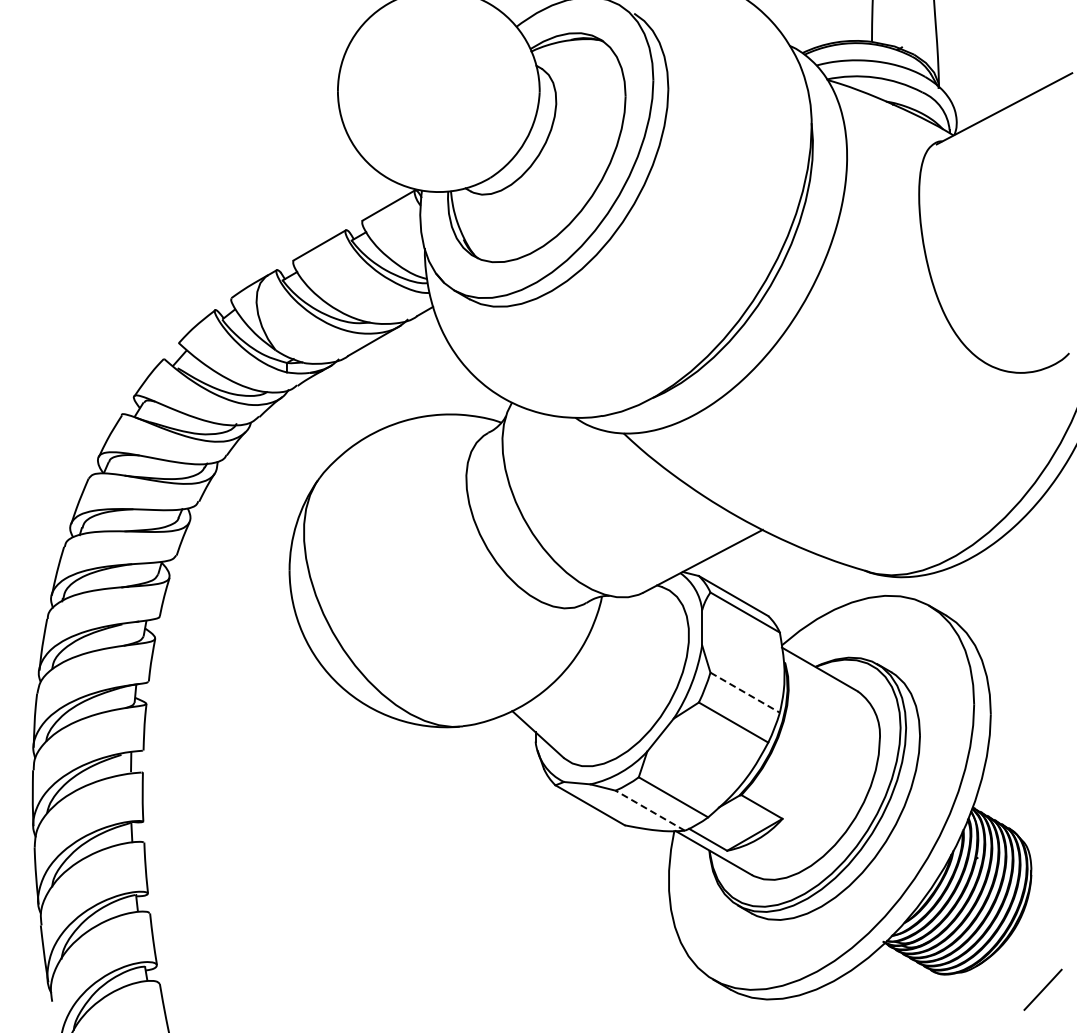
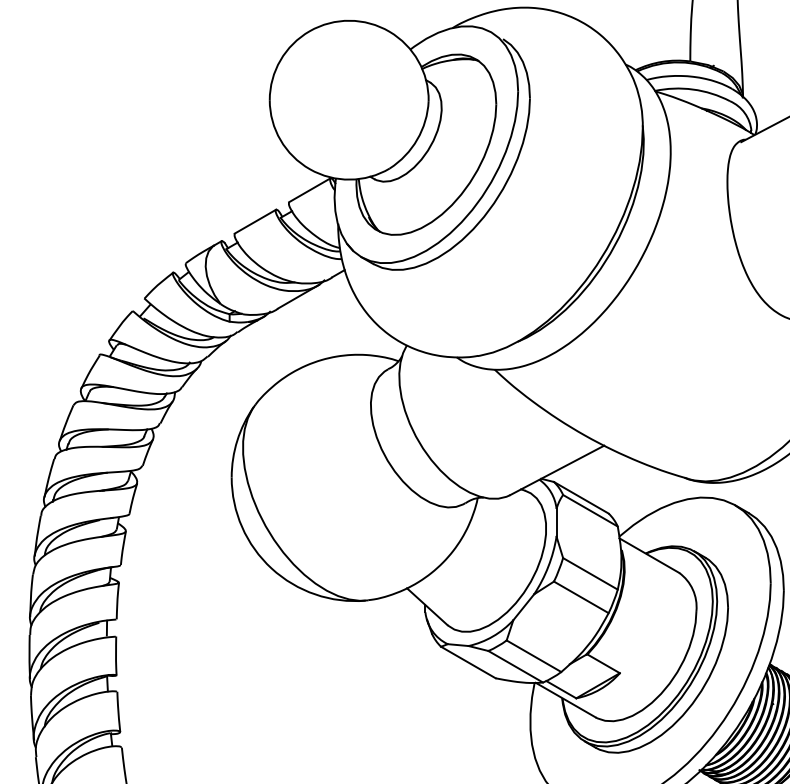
line: (745, 692) -> (590, 573), dashed -> solid
line: (649, 810) -> (515, 666), dashed -> solid

